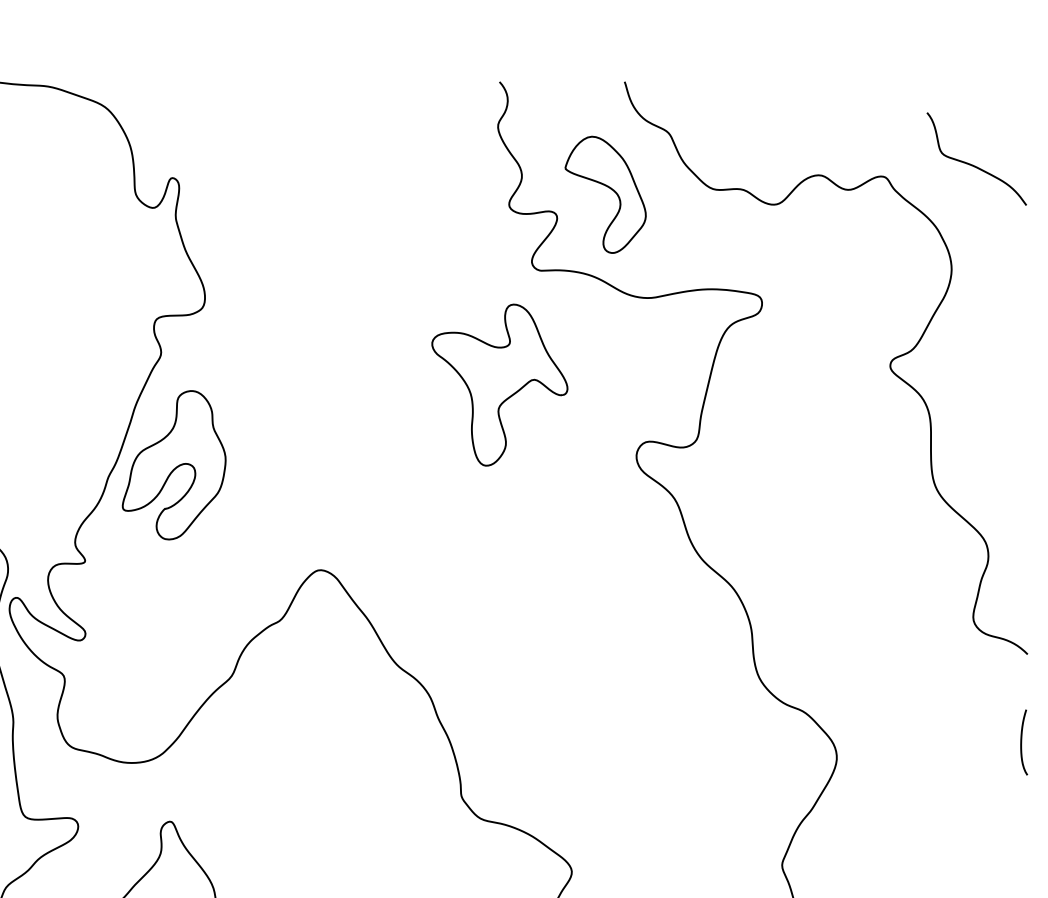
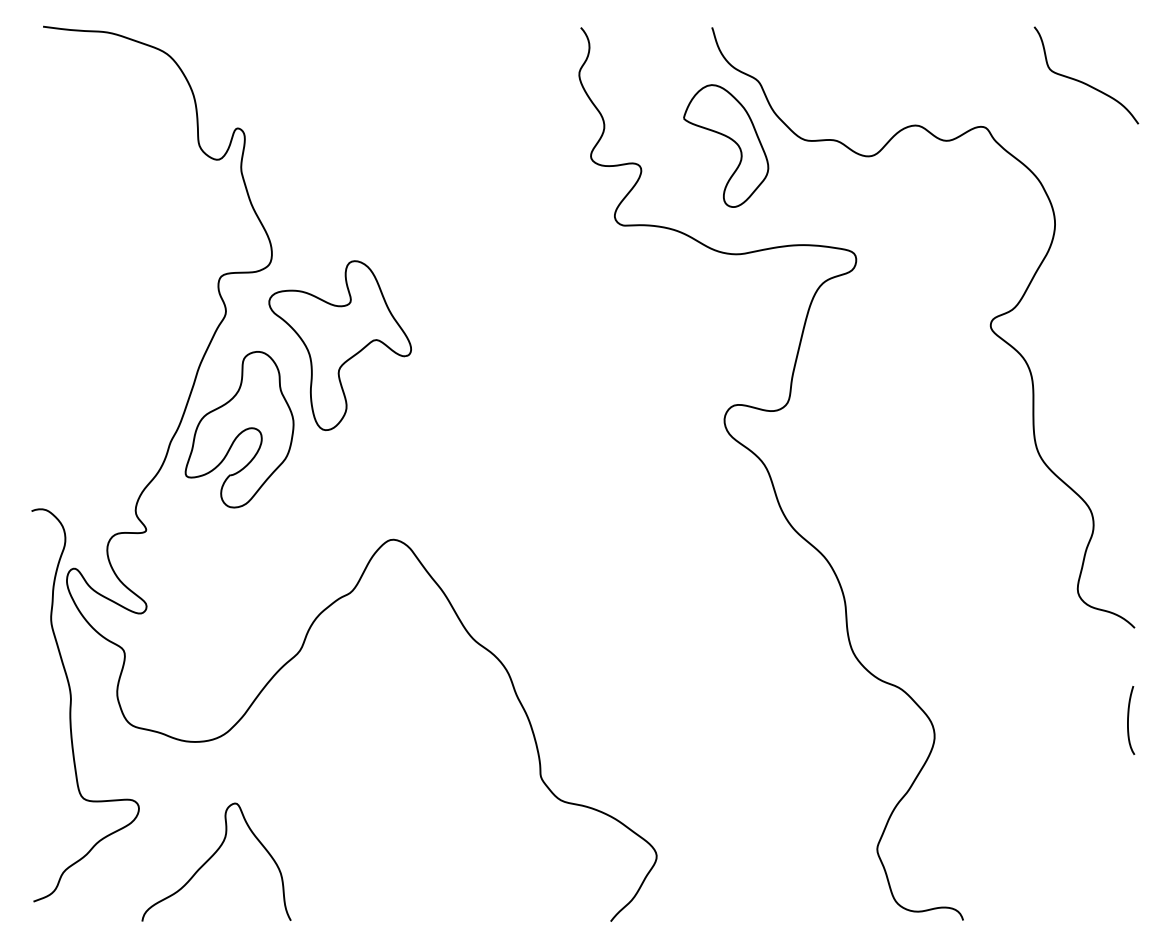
curve: (975, 165) -> (1085, 82), moved
part: (608, 188) -> (729, 139), moved
part: (499, 384) -> (339, 345), moved

